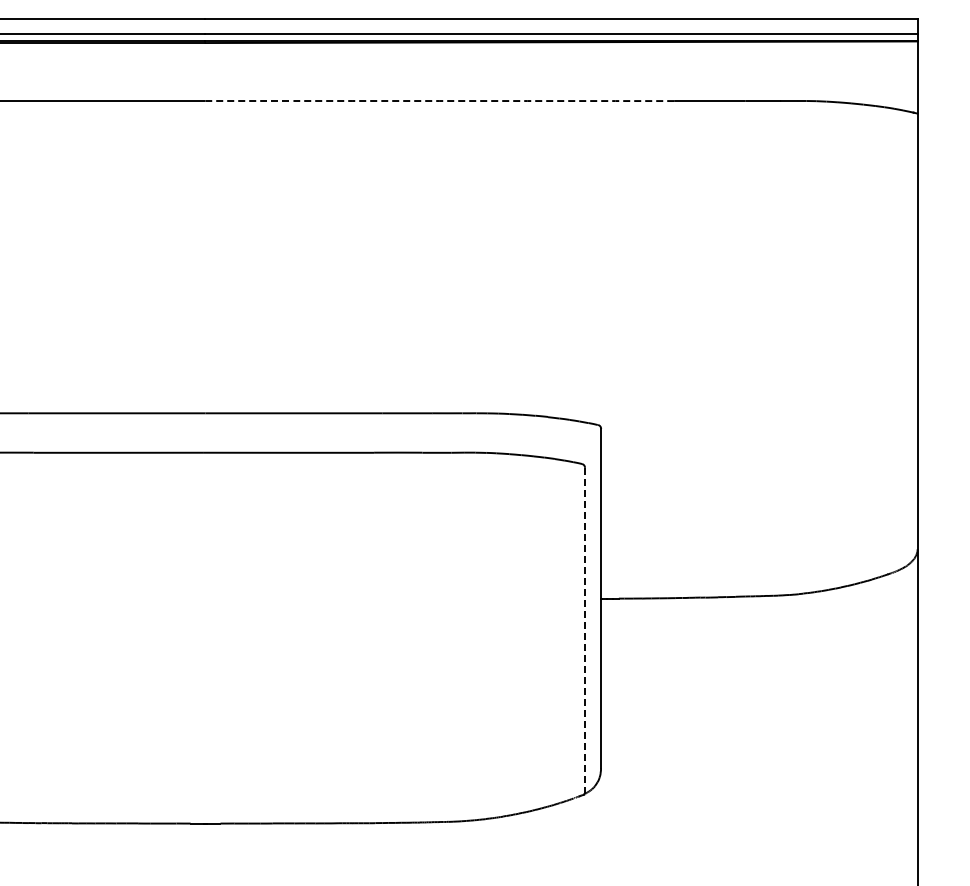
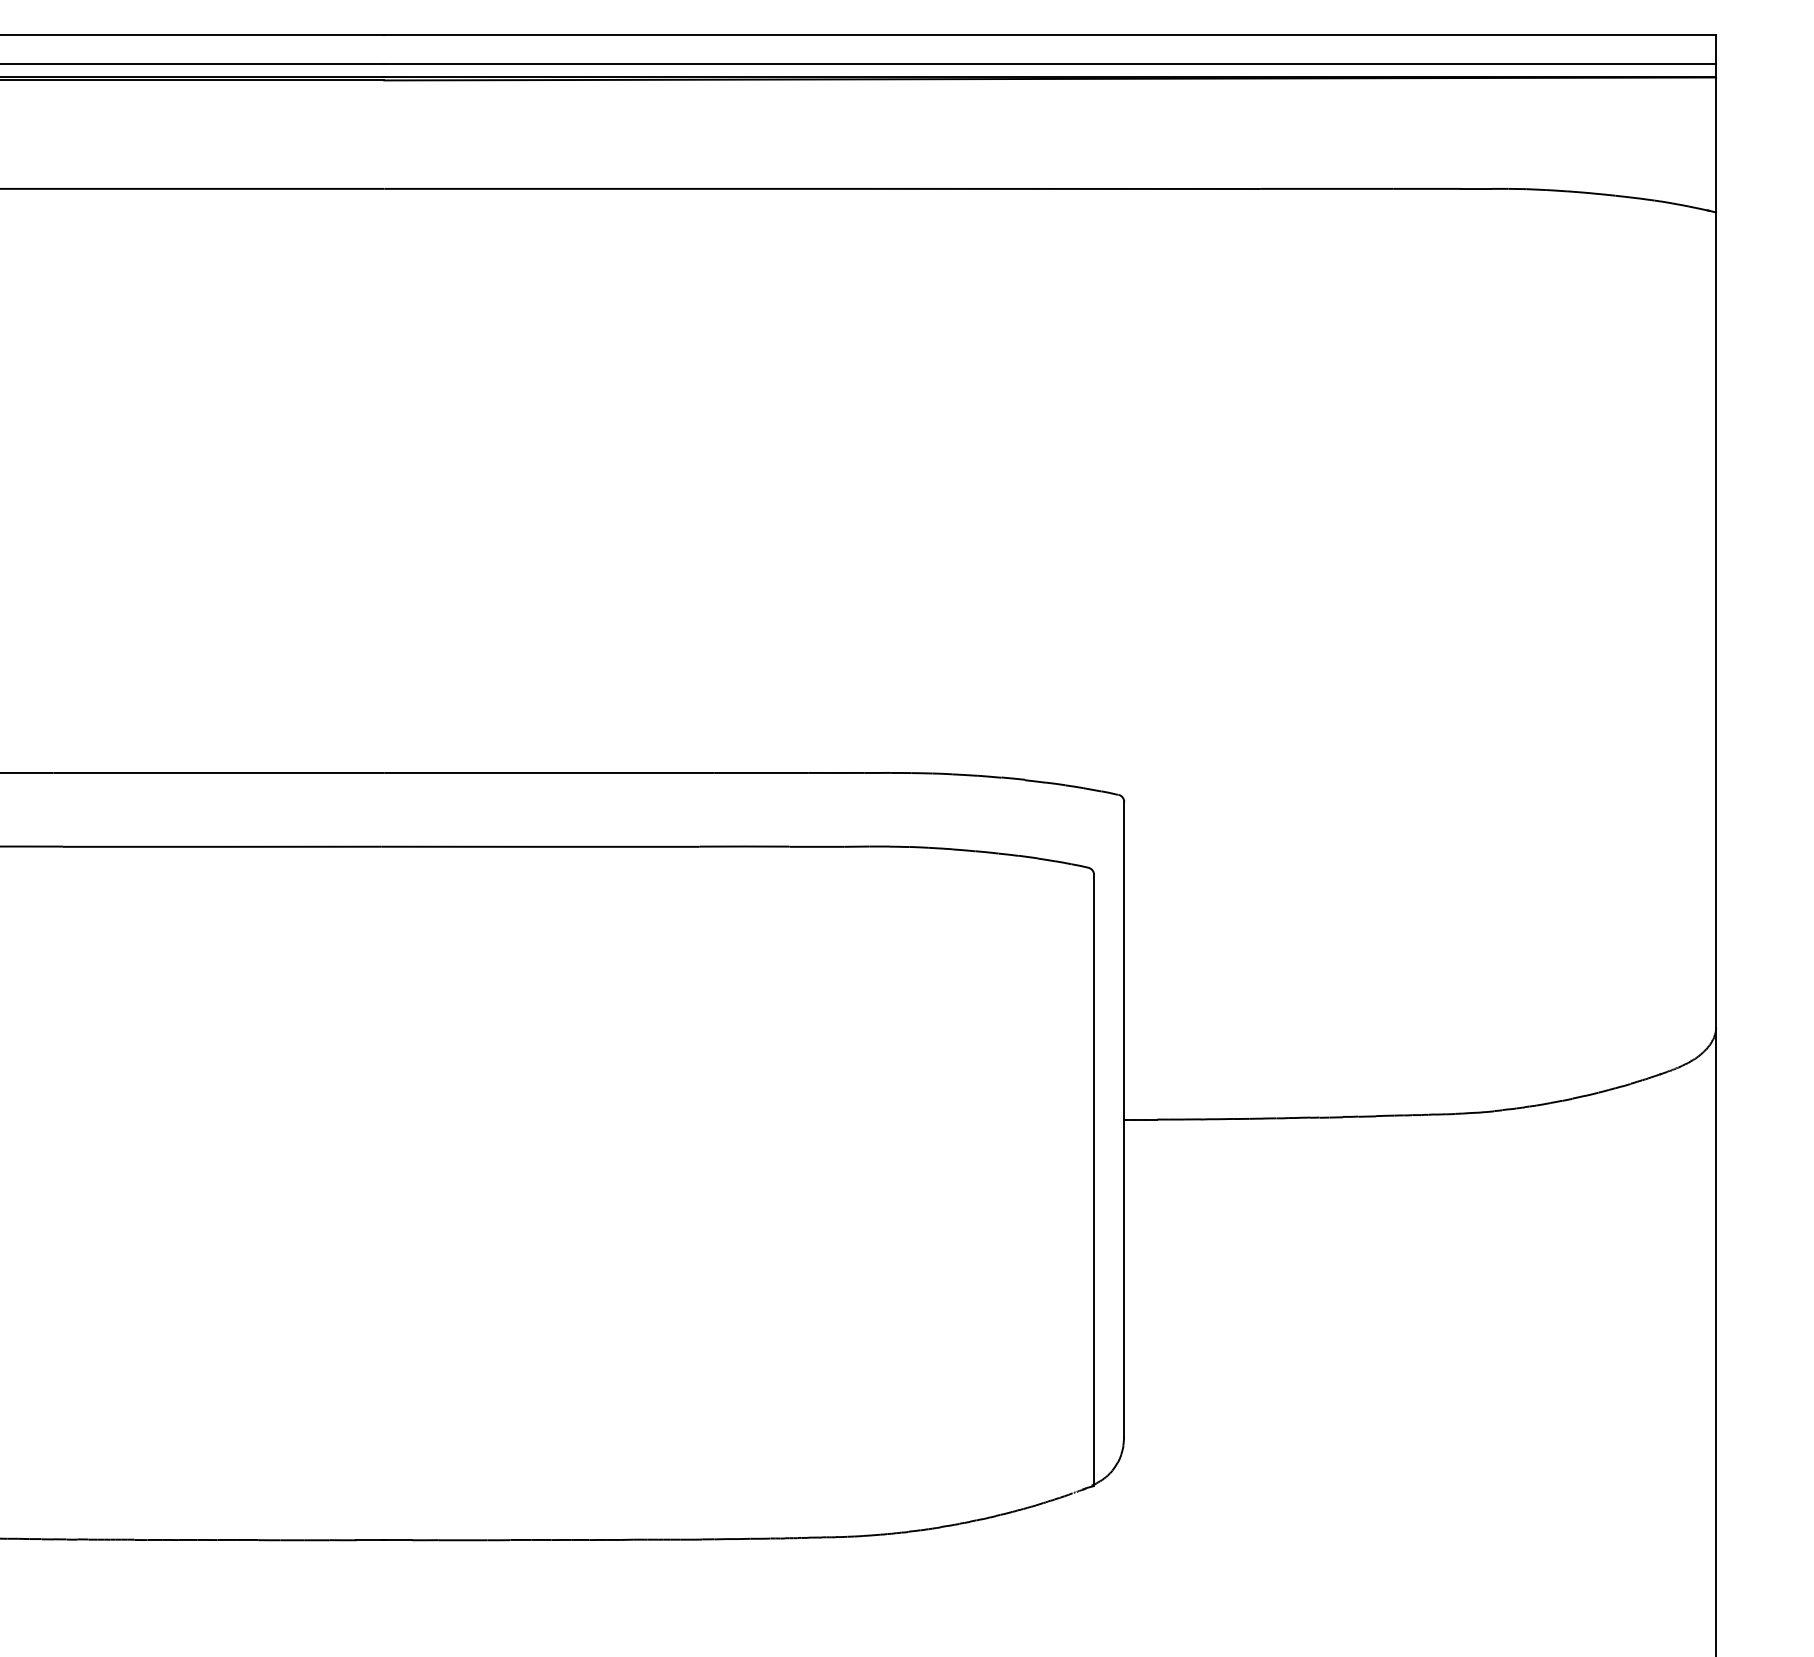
arc: (439, 101) -> (821, 189), dashed -> solid
line: (584, 631) -> (1093, 1181), dashed -> solid

